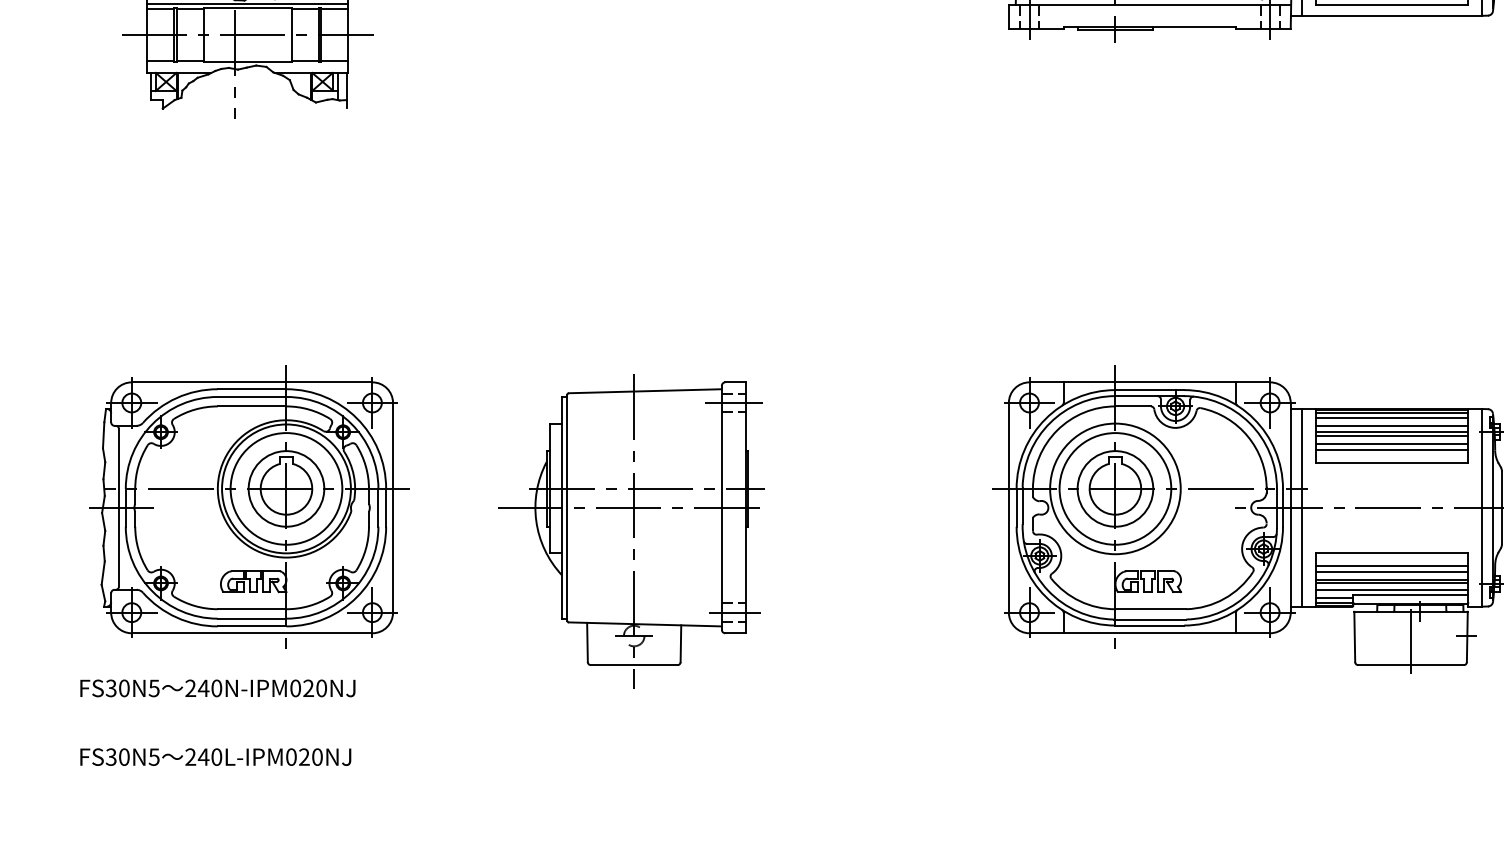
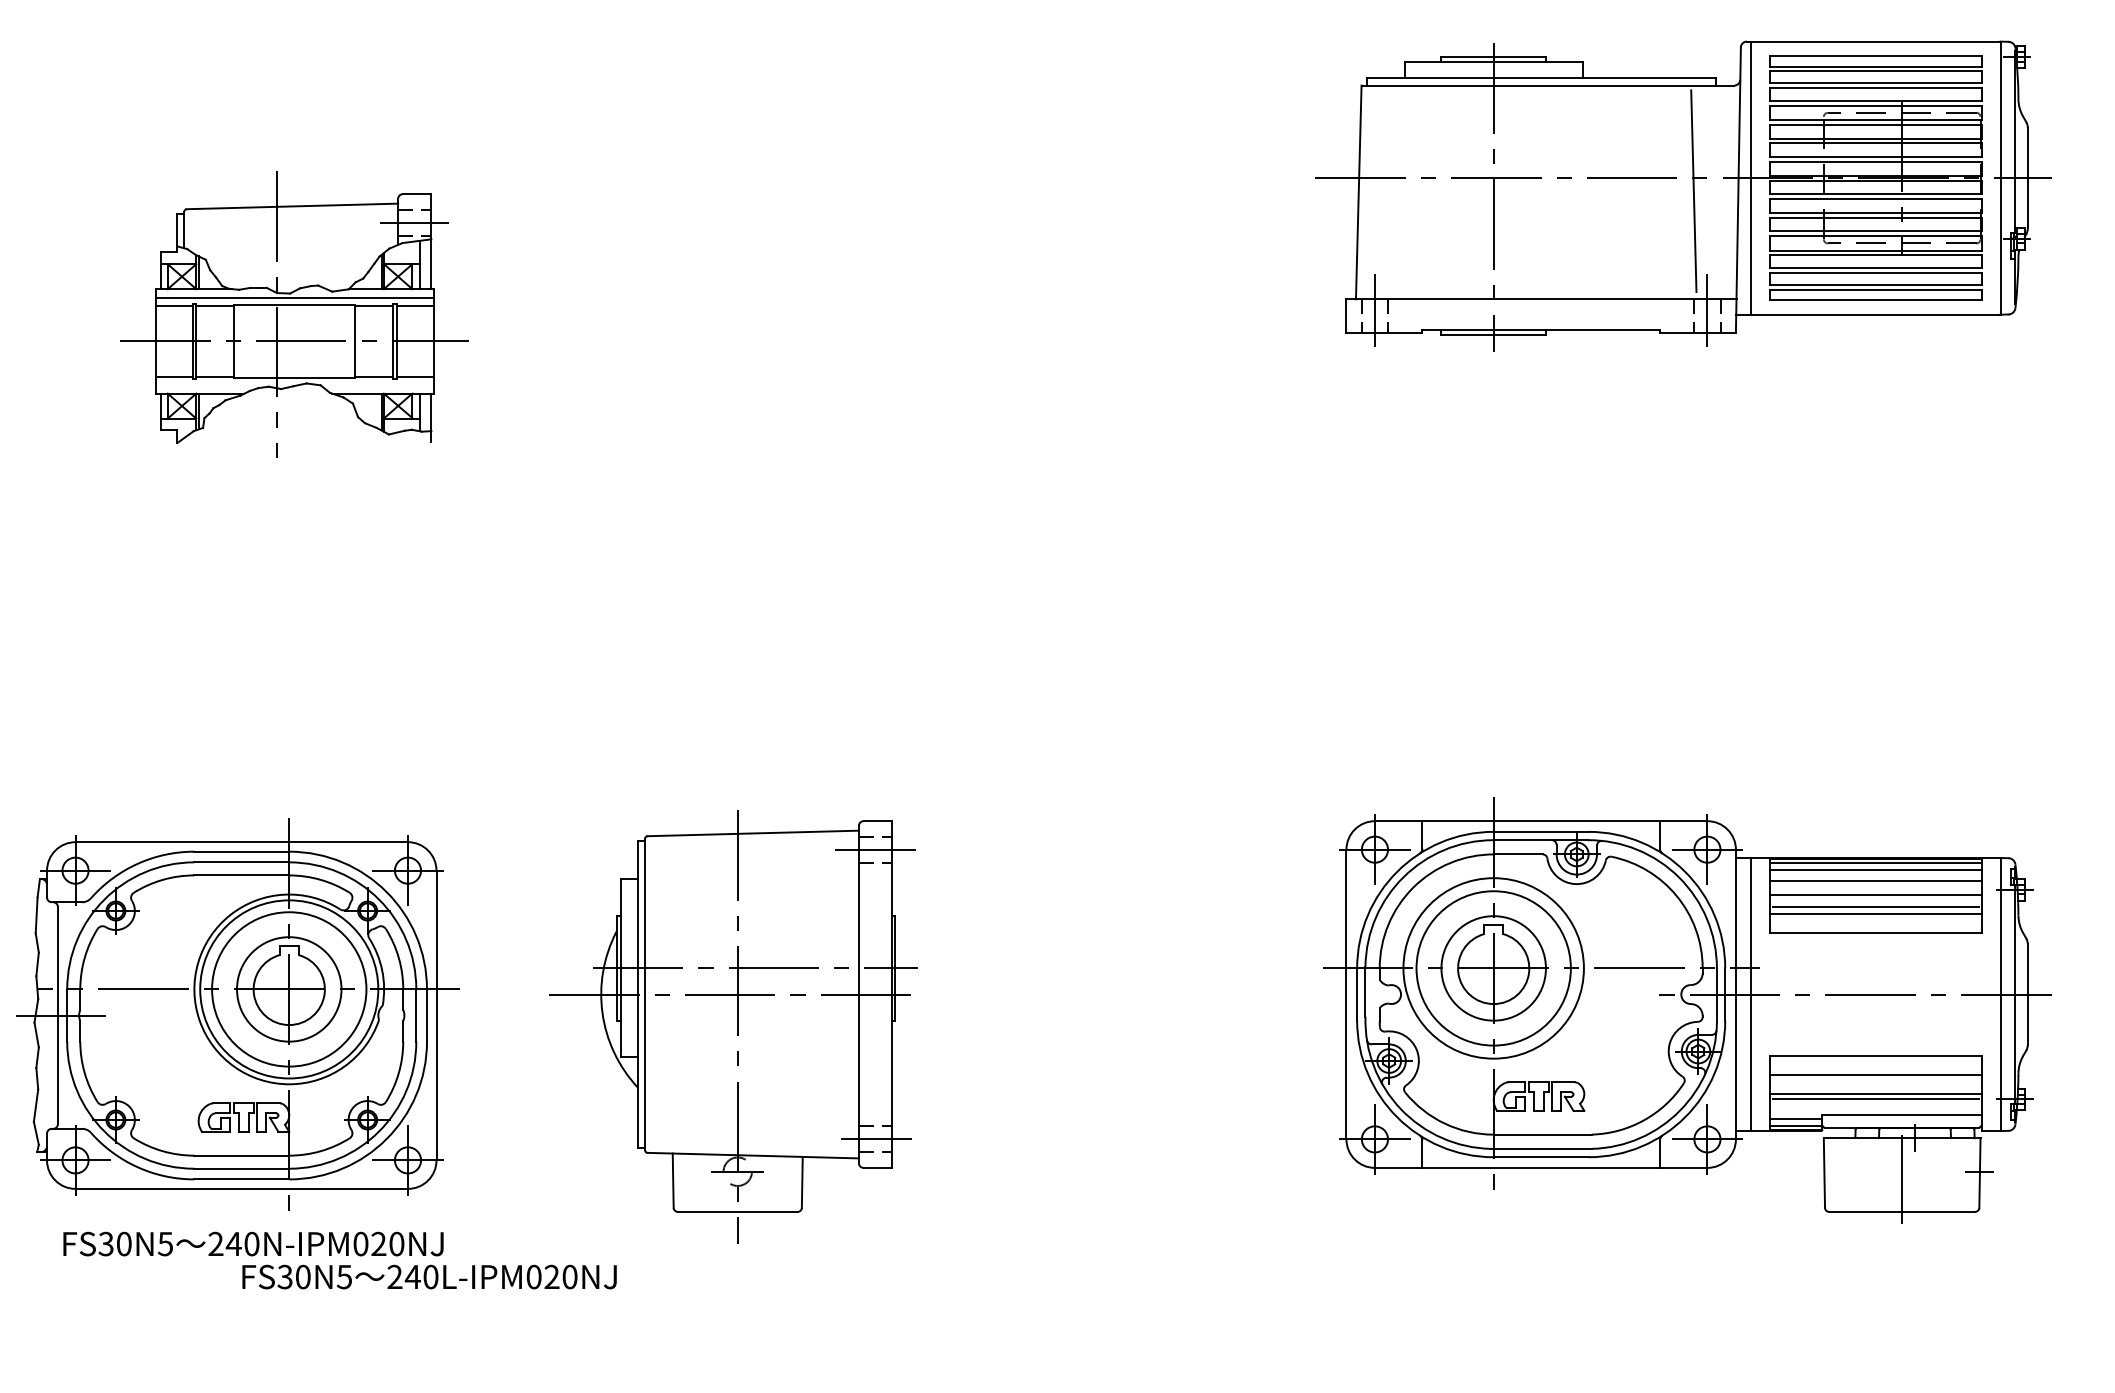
line: (1391, 432) -> (1875, 890), removed
part: (249, 507) -> (237, 1014), moved
part: (631, 530) -> (733, 1026), moved
line: (1391, 571) -> (1875, 1082), removed
line: (1391, 590) -> (1875, 1108), removed
text: (215, 756) -> (429, 1276), moved

